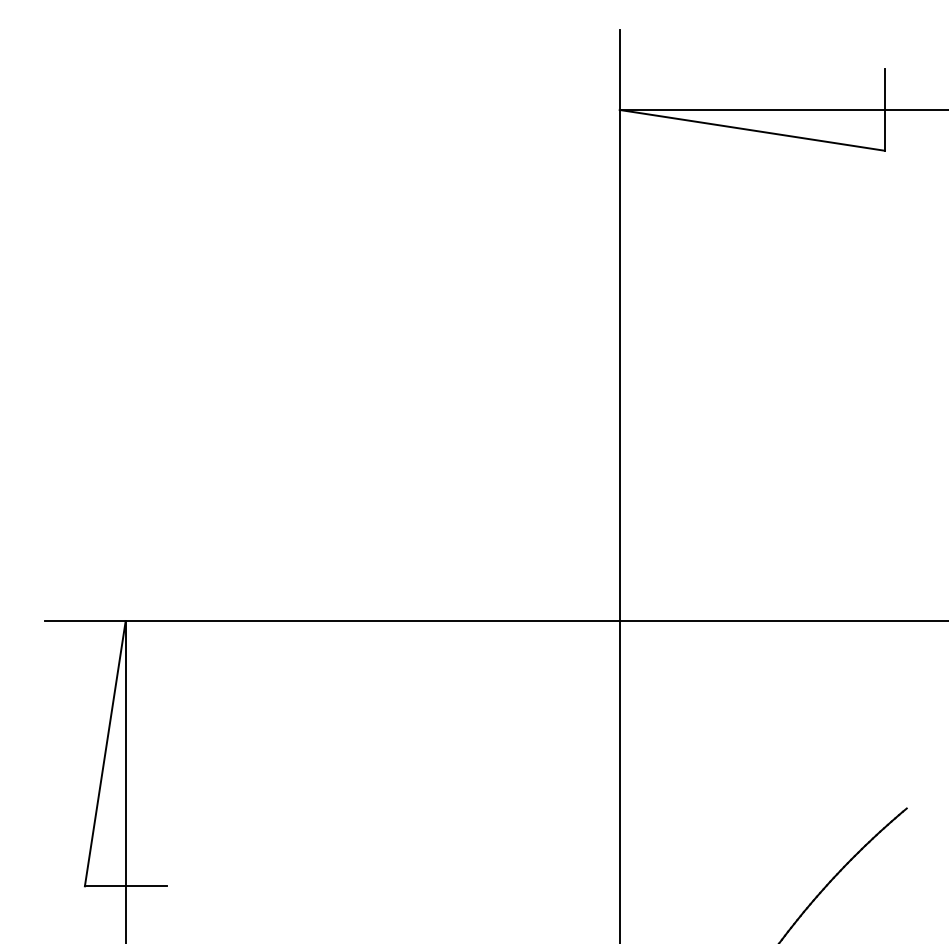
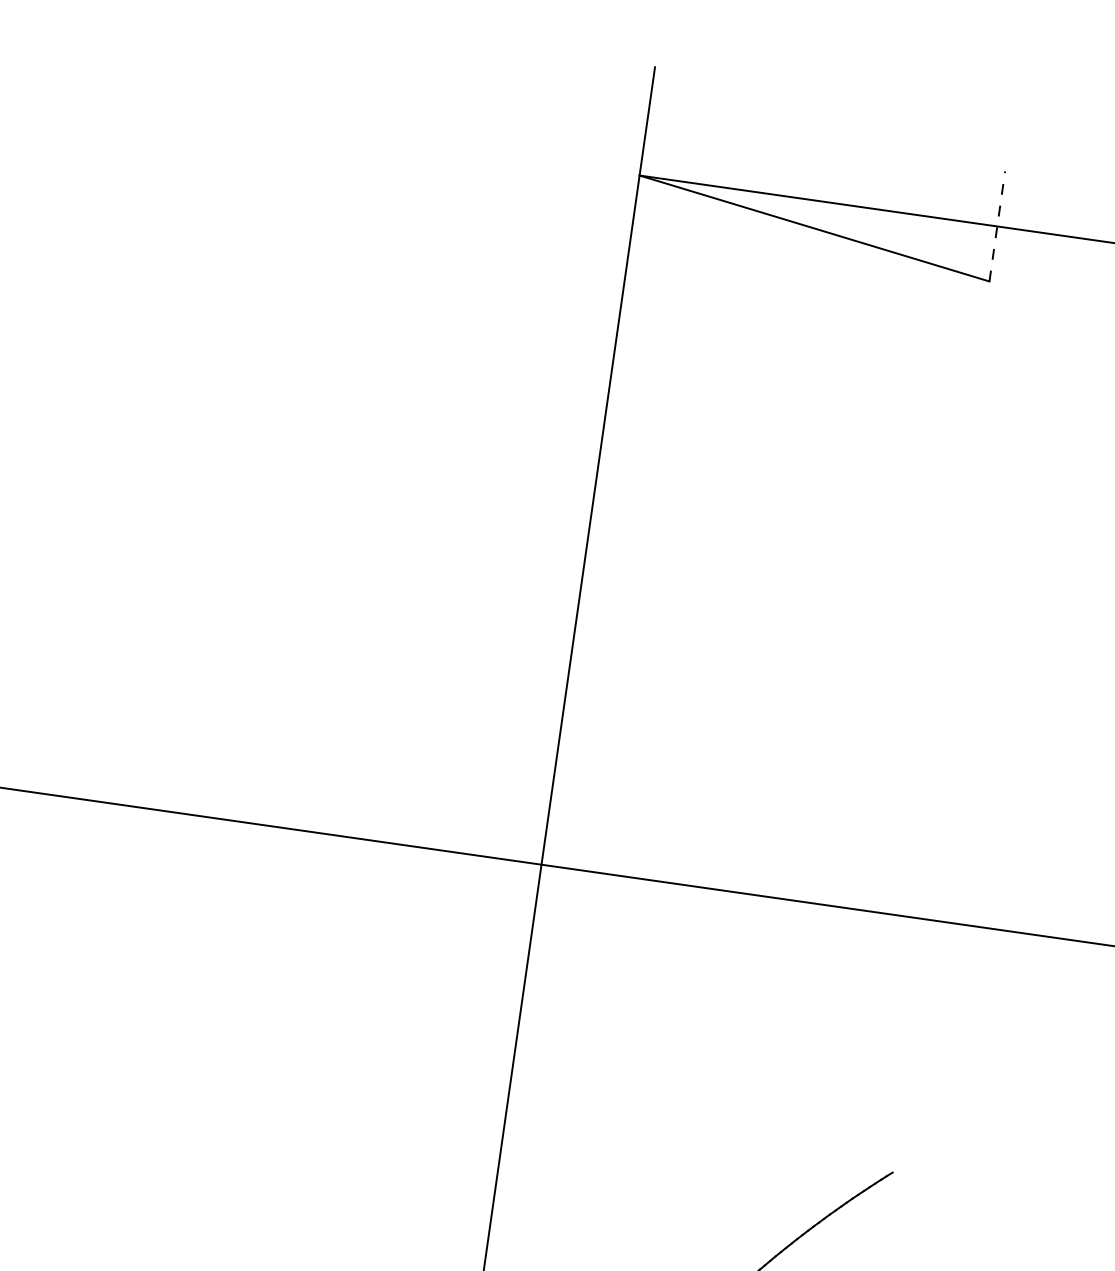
line: (884, 109) -> (996, 225), solid -> dashed

